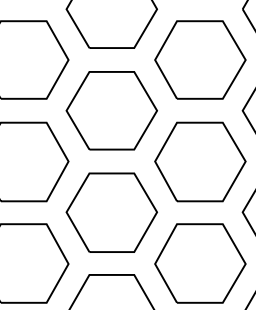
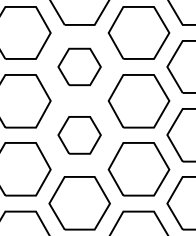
part: (111, 110) -> (79, 66), size x0.7
part: (111, 213) -> (79, 135), size x0.7

